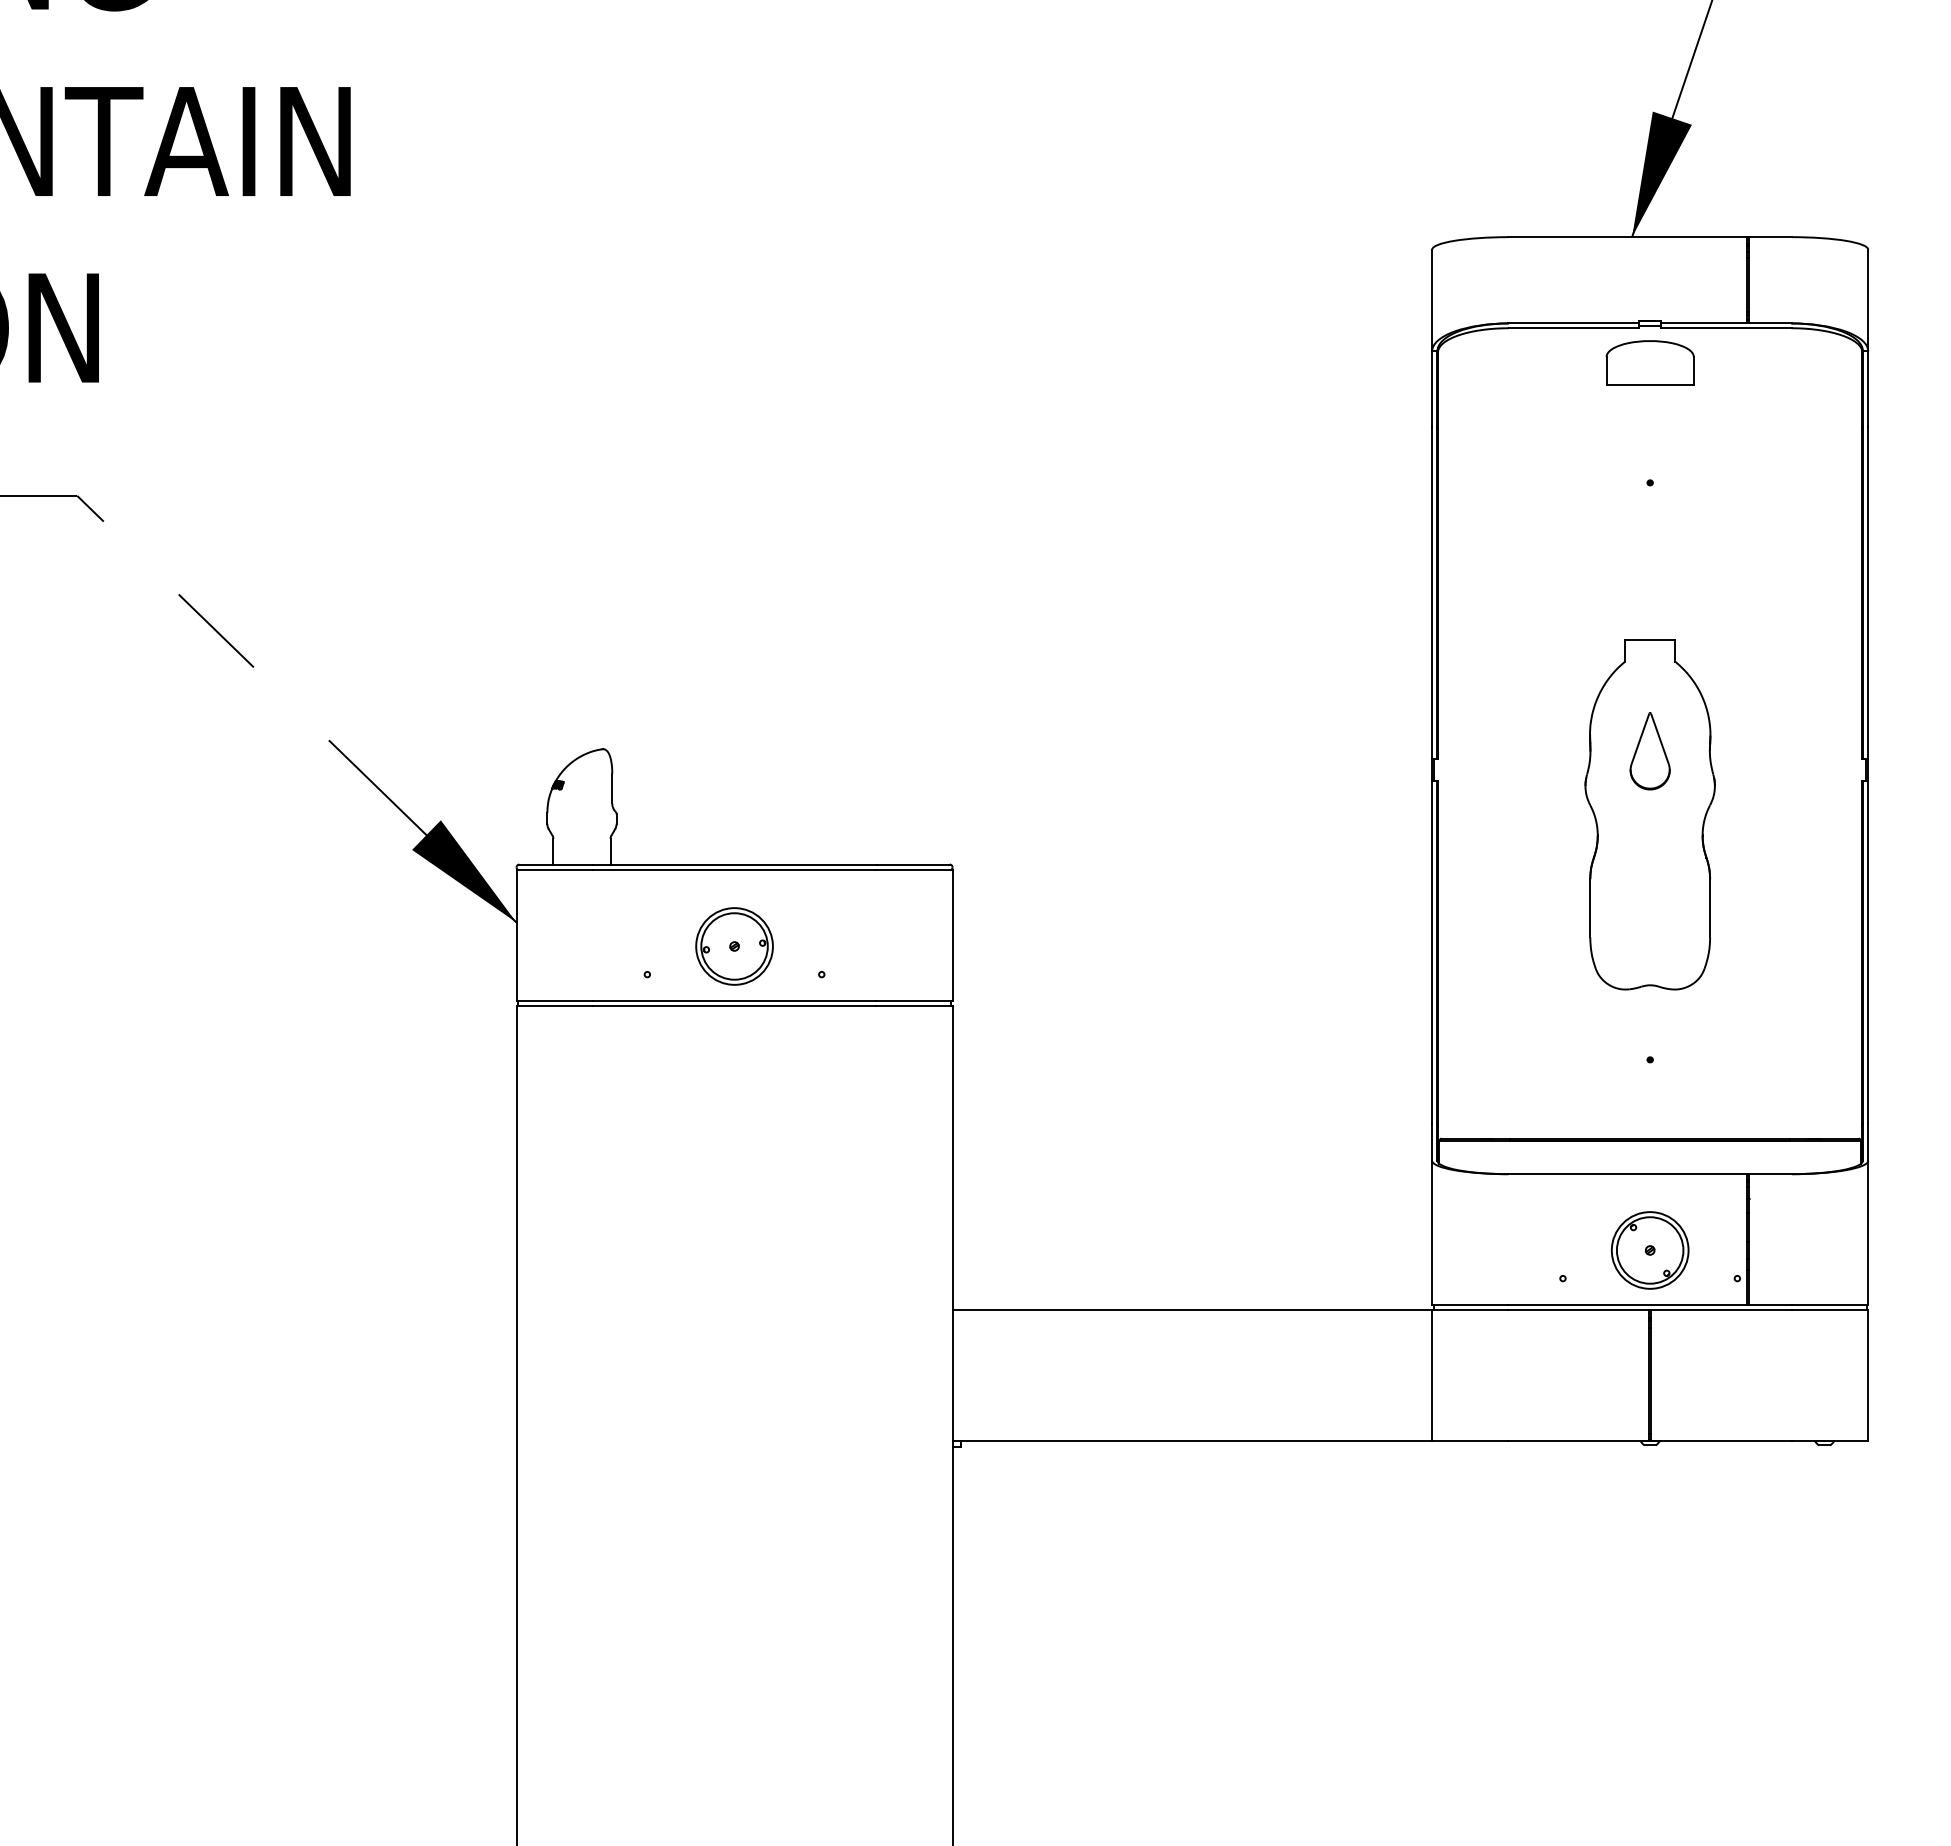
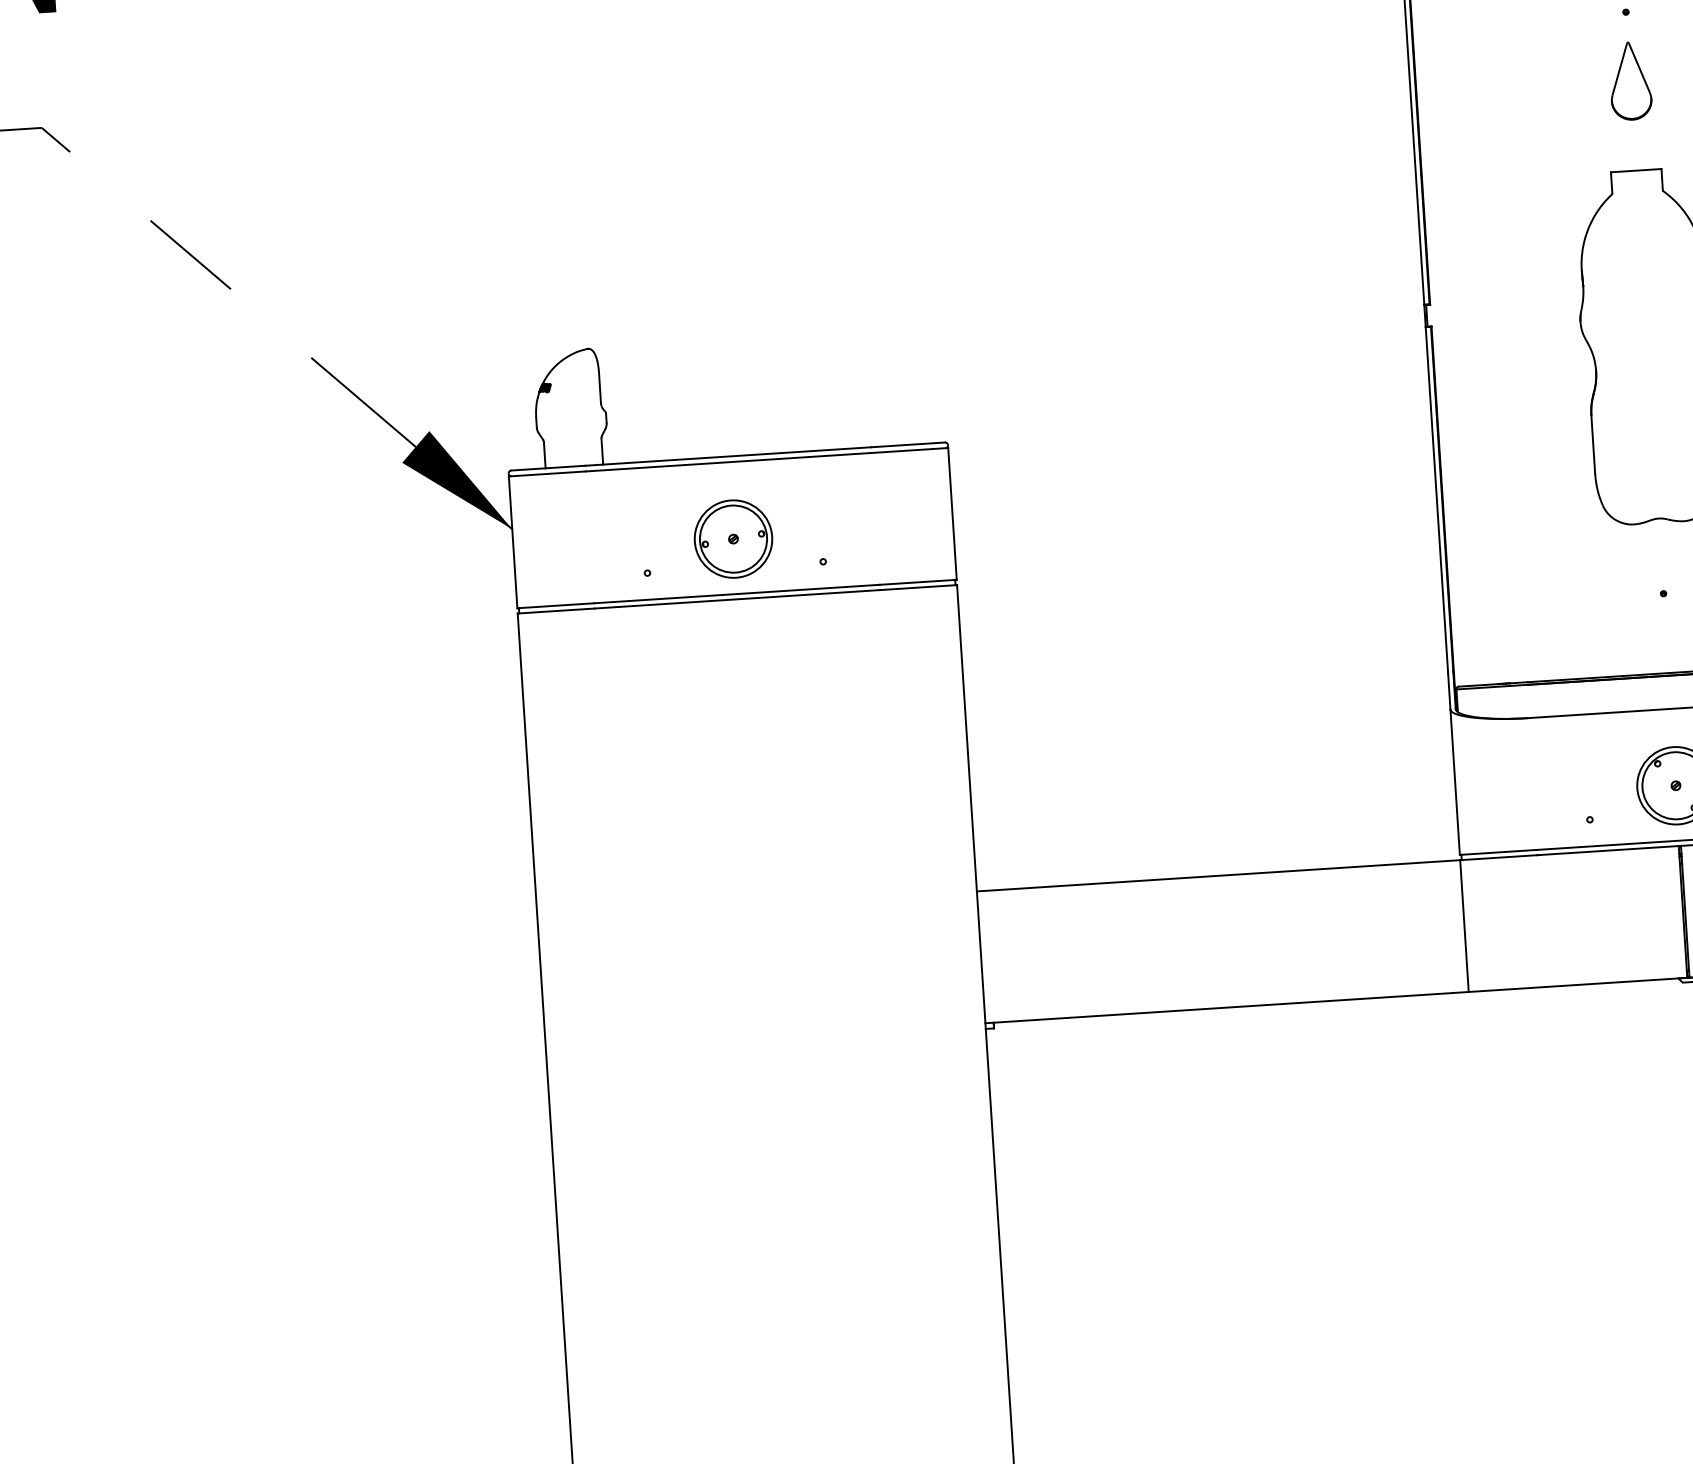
part: (1649, 751) -> (1629, 81), moved

